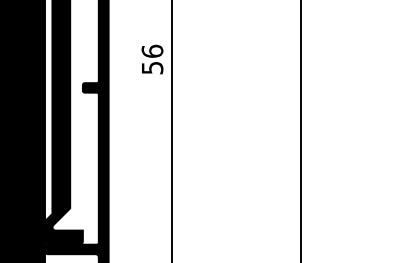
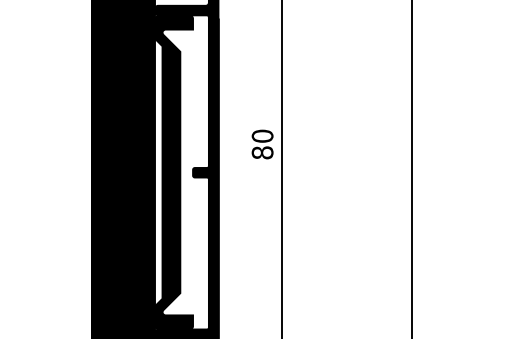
text: (152, 59) -> (262, 144), 56 -> 80

